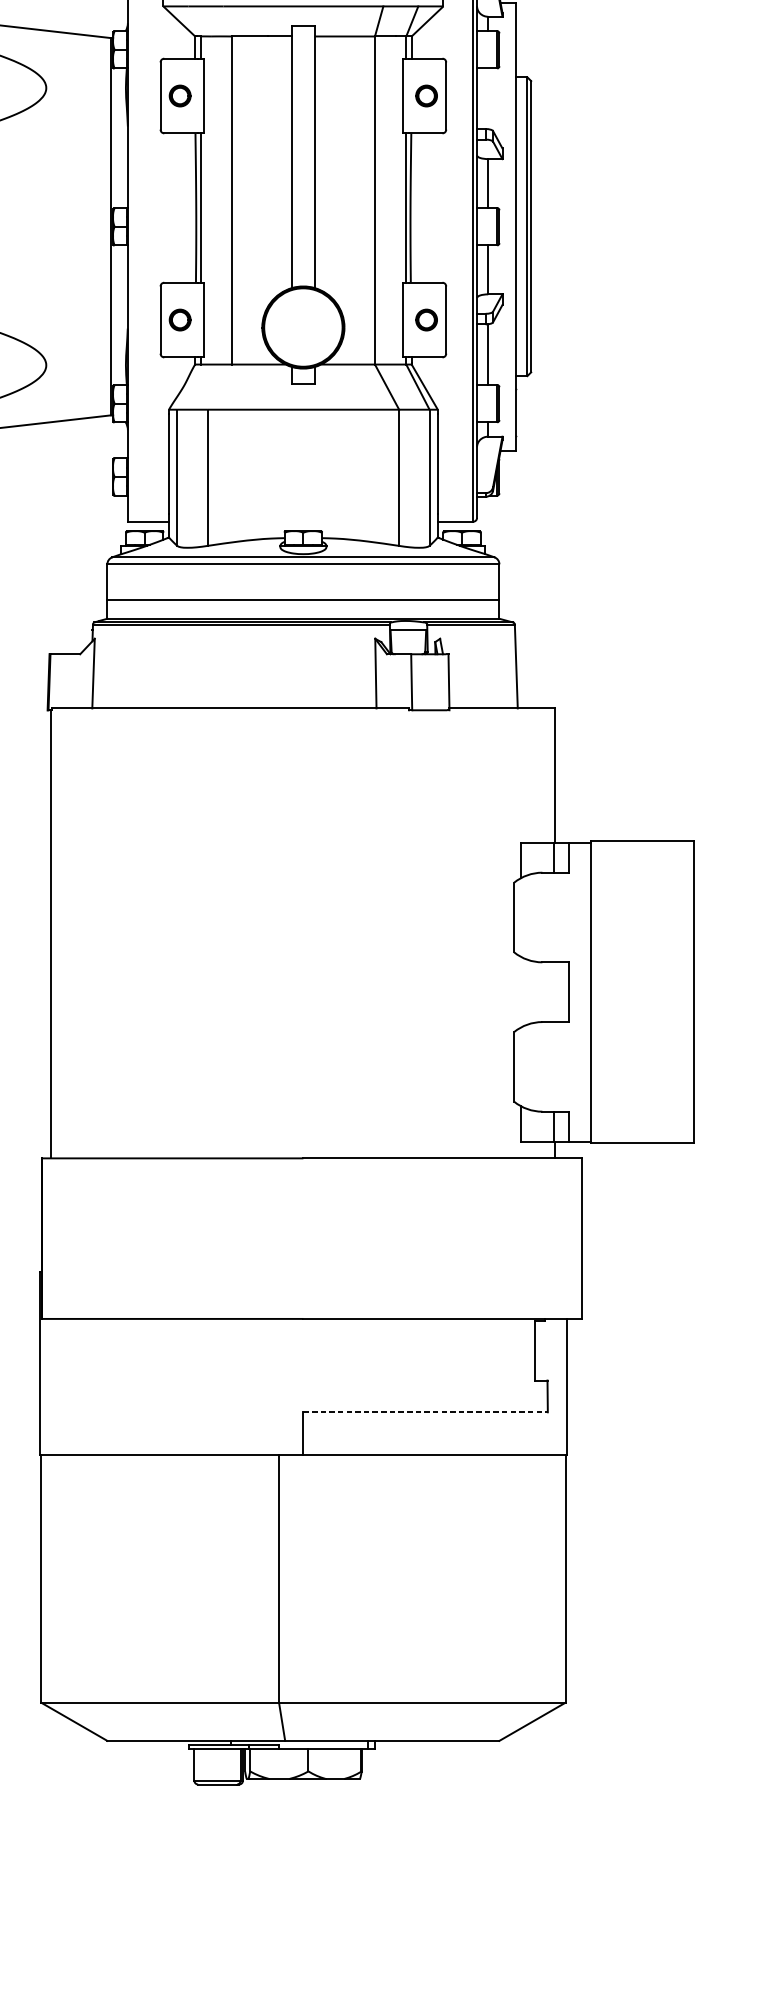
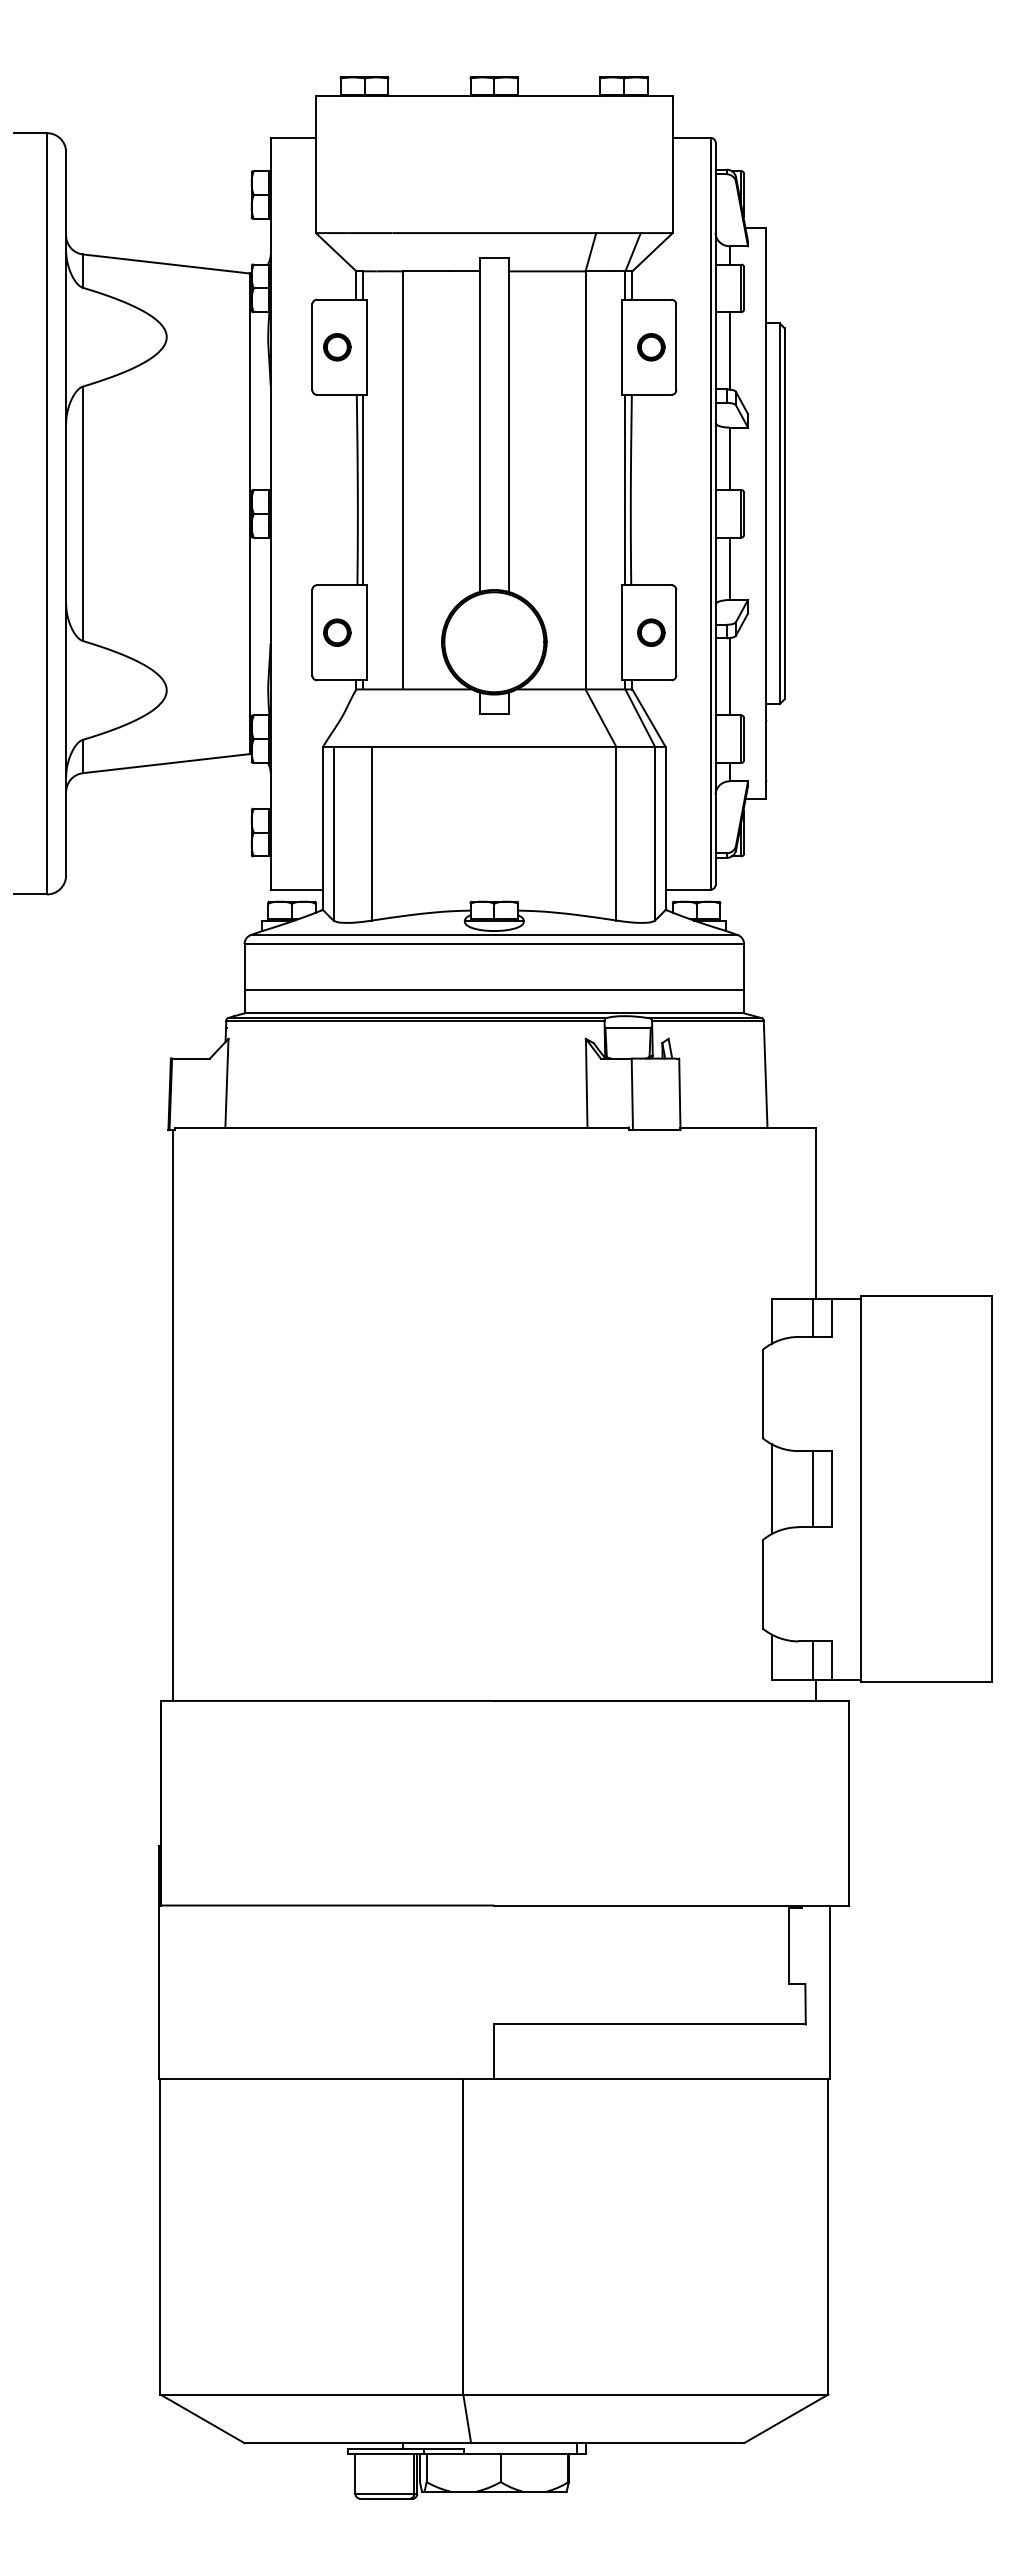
line: (487, 98) -> (729, 350), added
line: (520, 992) -> (771, 1489), added
line: (553, 992) -> (813, 1489), added
line: (425, 1412) -> (650, 2024), dashed -> solid

